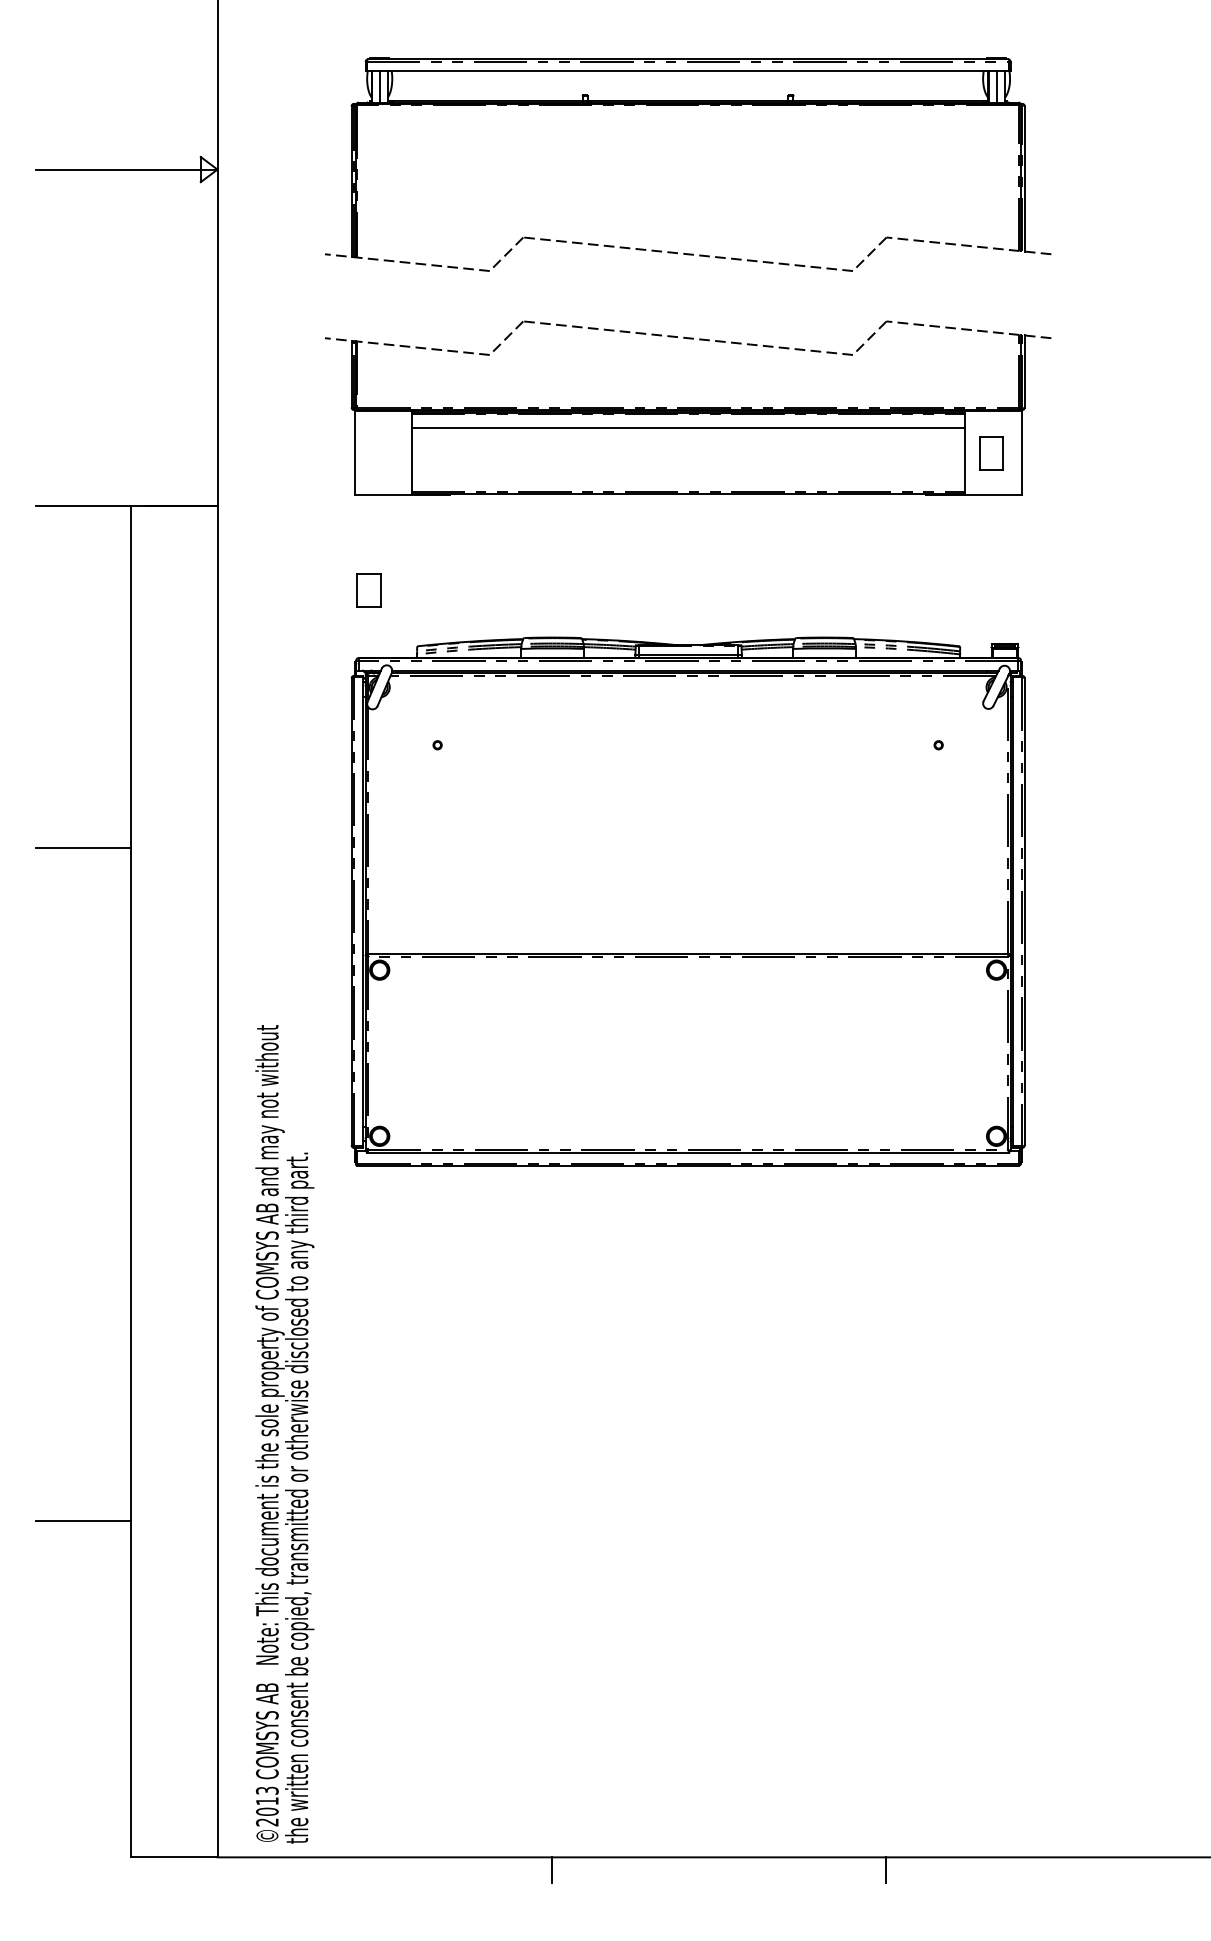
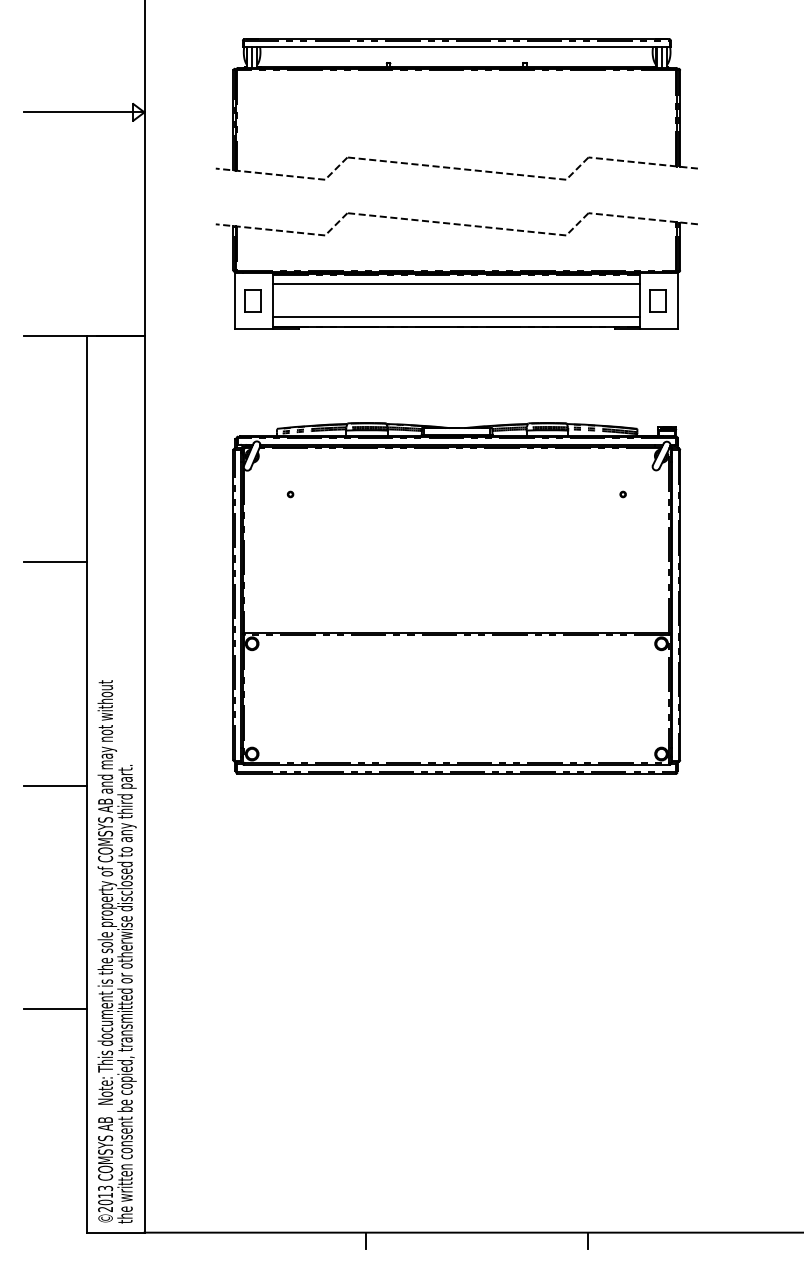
line: (687, 478) -> (456, 317), added
part: (368, 590) -> (252, 300), moved
line: (83, 1183) -> (55, 785), added
text: (283, 1433) -> (116, 951), moved

